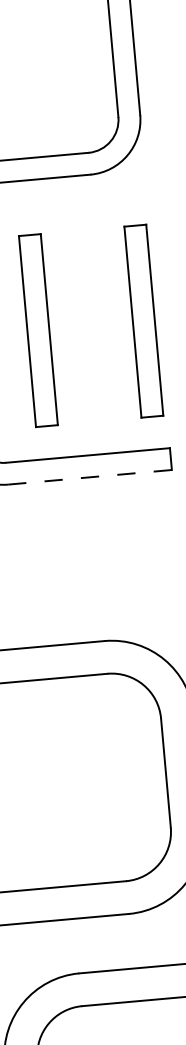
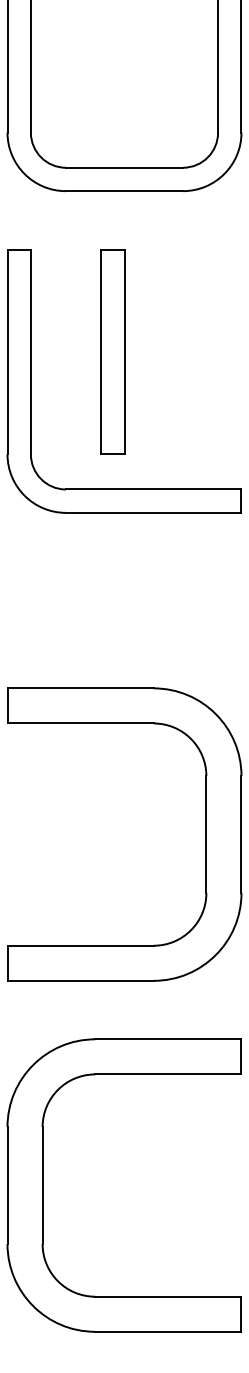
part: (143, 320) -> (225, 351), removed
line: (89, 476) -> (153, 512), dashed -> solid

